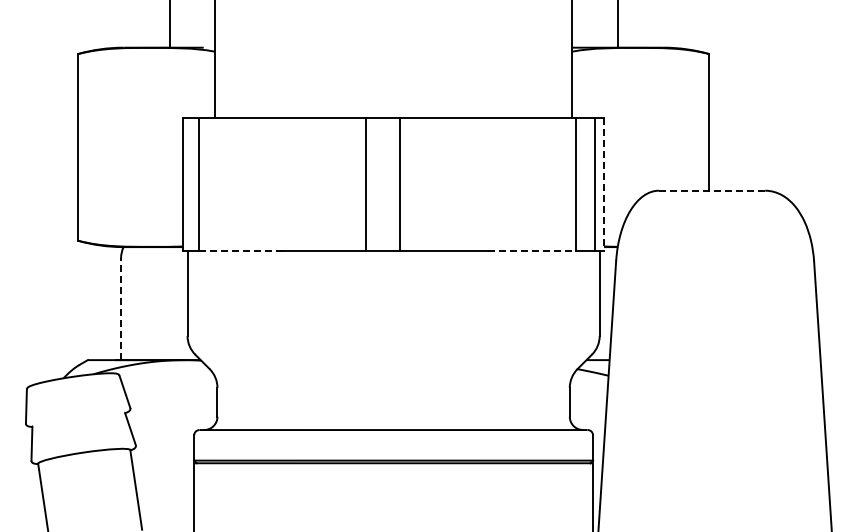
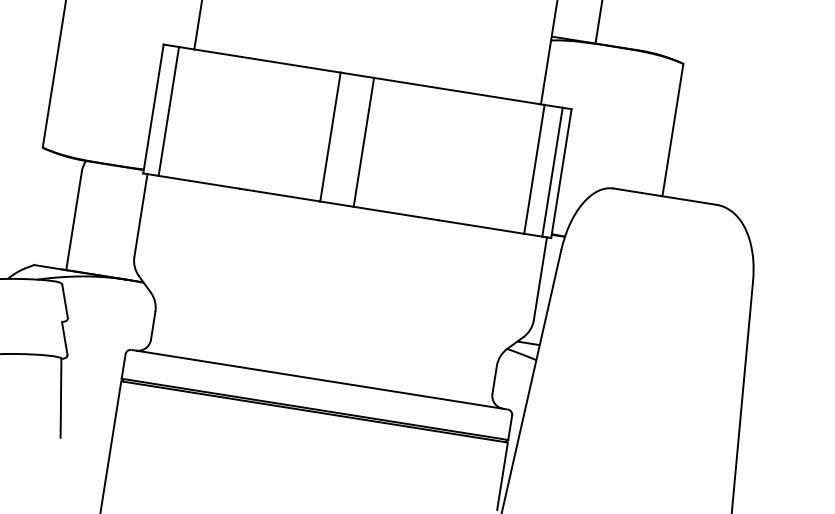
line: (604, 184) -> (561, 174), dashed -> solid
line: (711, 190) -> (664, 196), dashed -> solid
line: (240, 250) -> (198, 182), dashed -> solid
line: (532, 250) -> (481, 227), dashed -> solid
line: (121, 309) -> (74, 221), dashed -> solid

